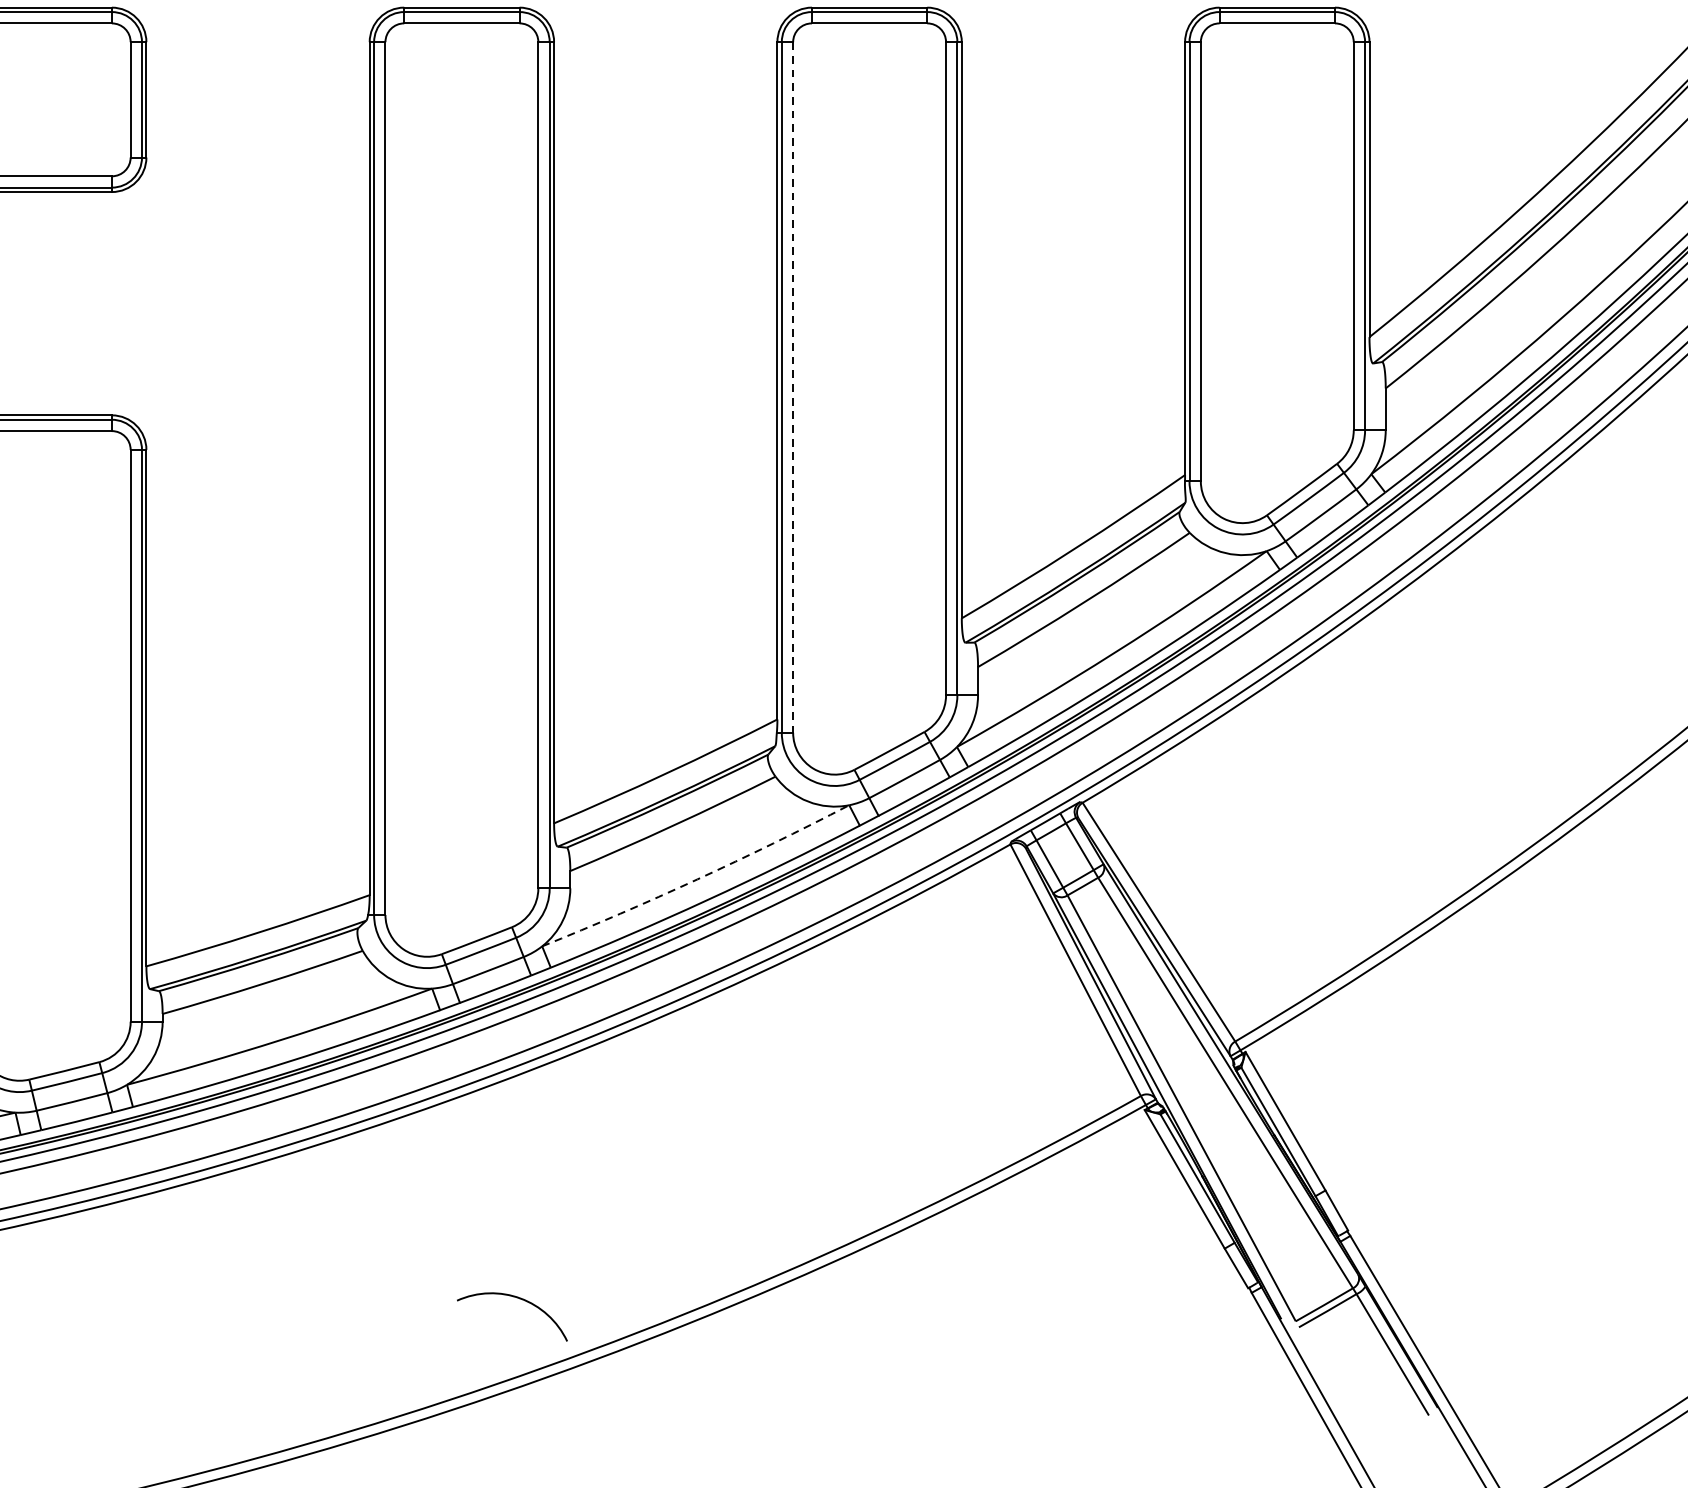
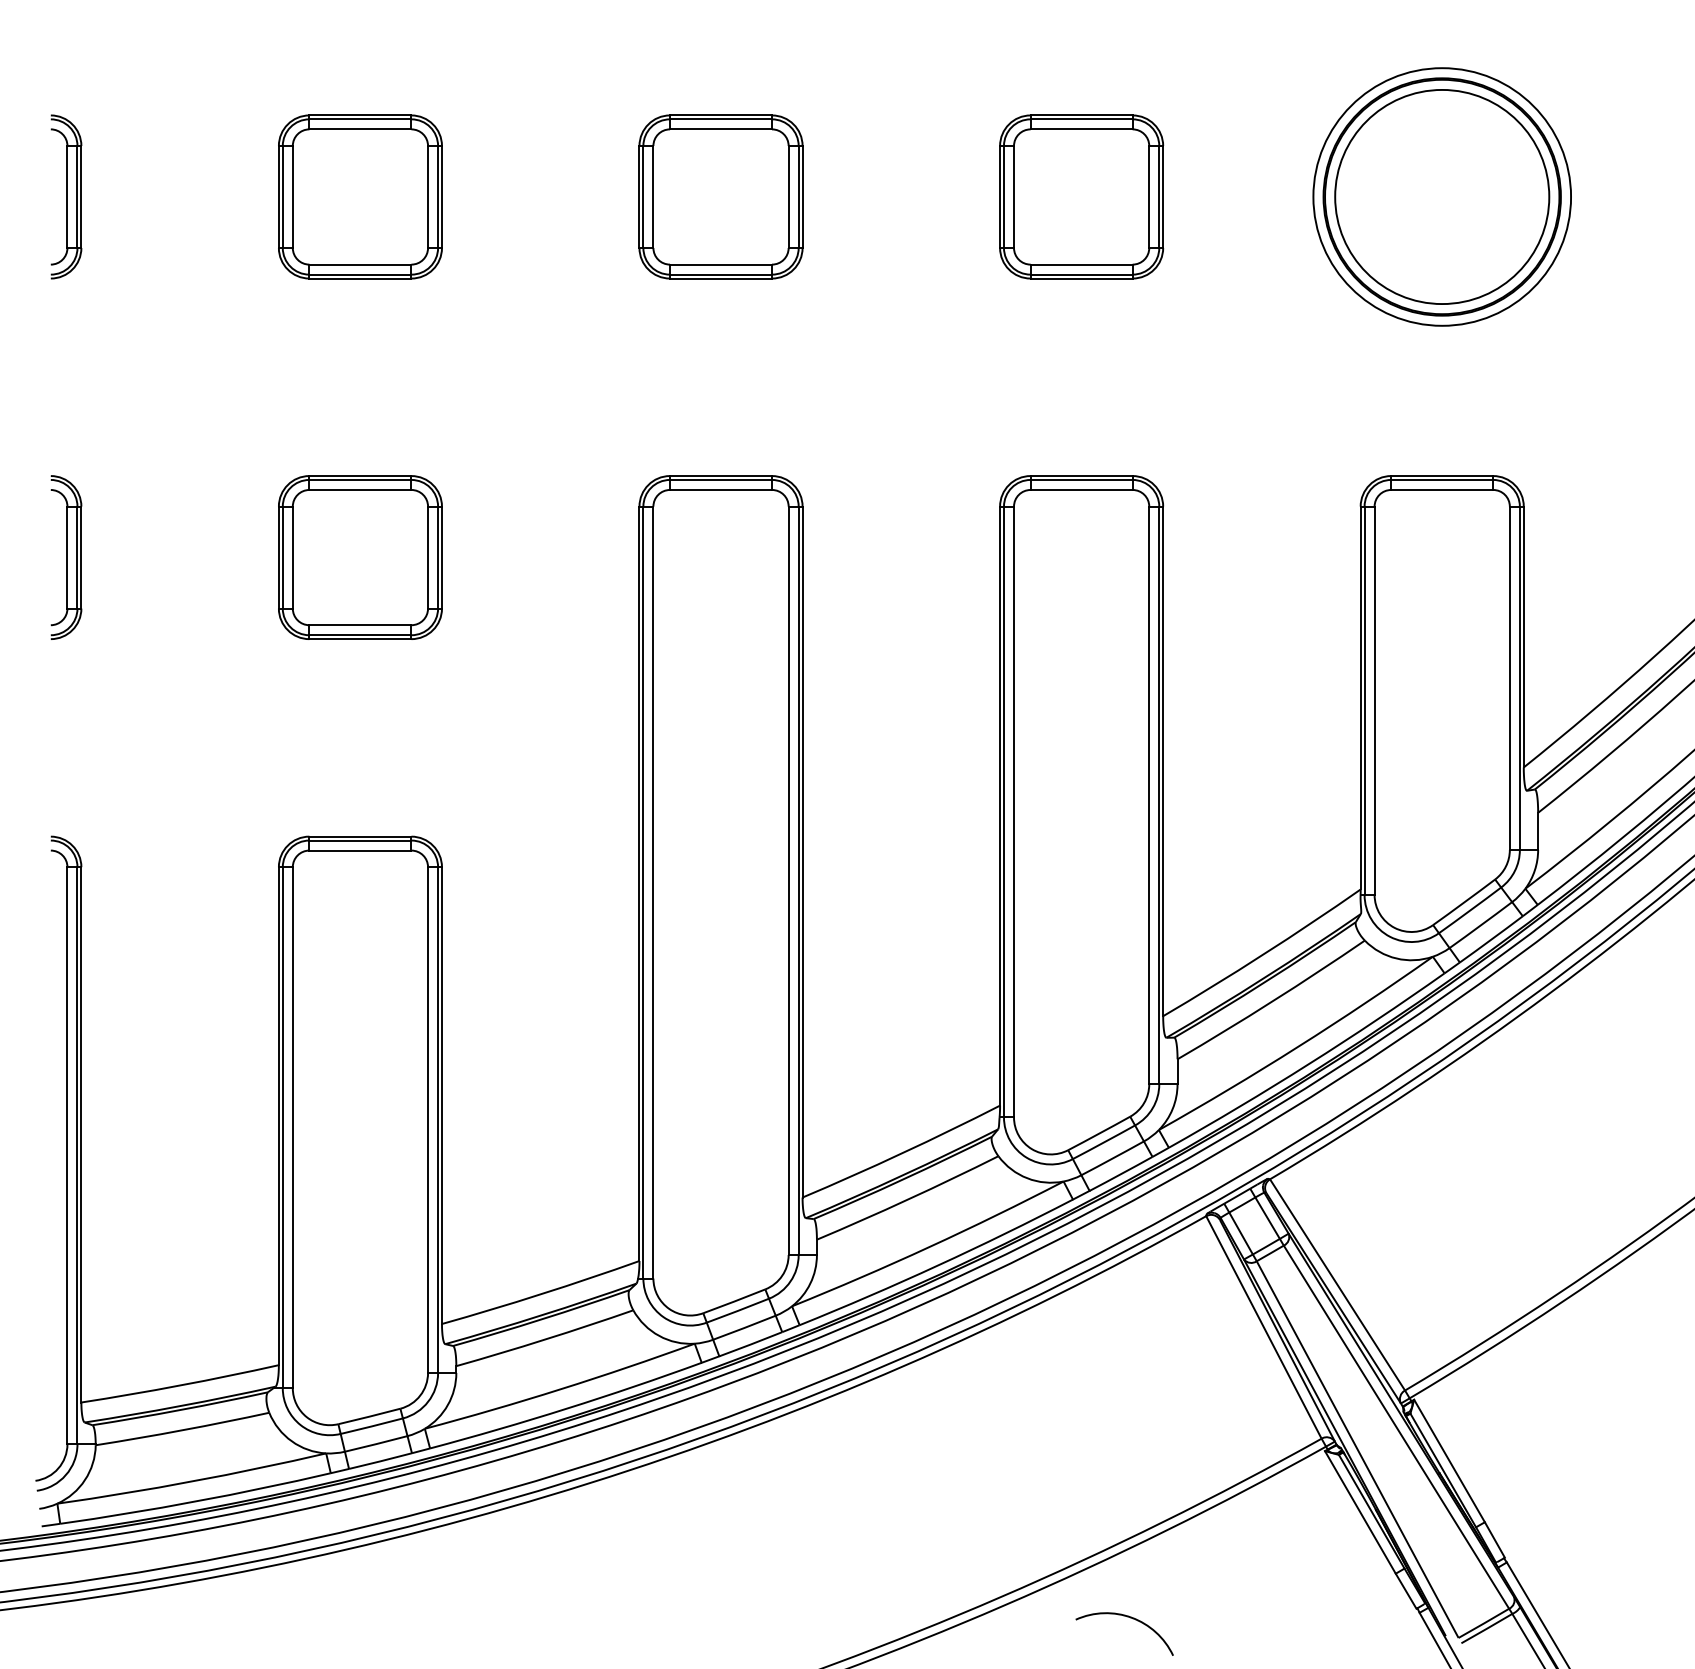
line: (793, 388) -> (1014, 812), dashed -> solid
arc: (697, 879) -> (929, 1247), dashed -> solid
arc: (518, 1299) -> (1130, 1618), moved

